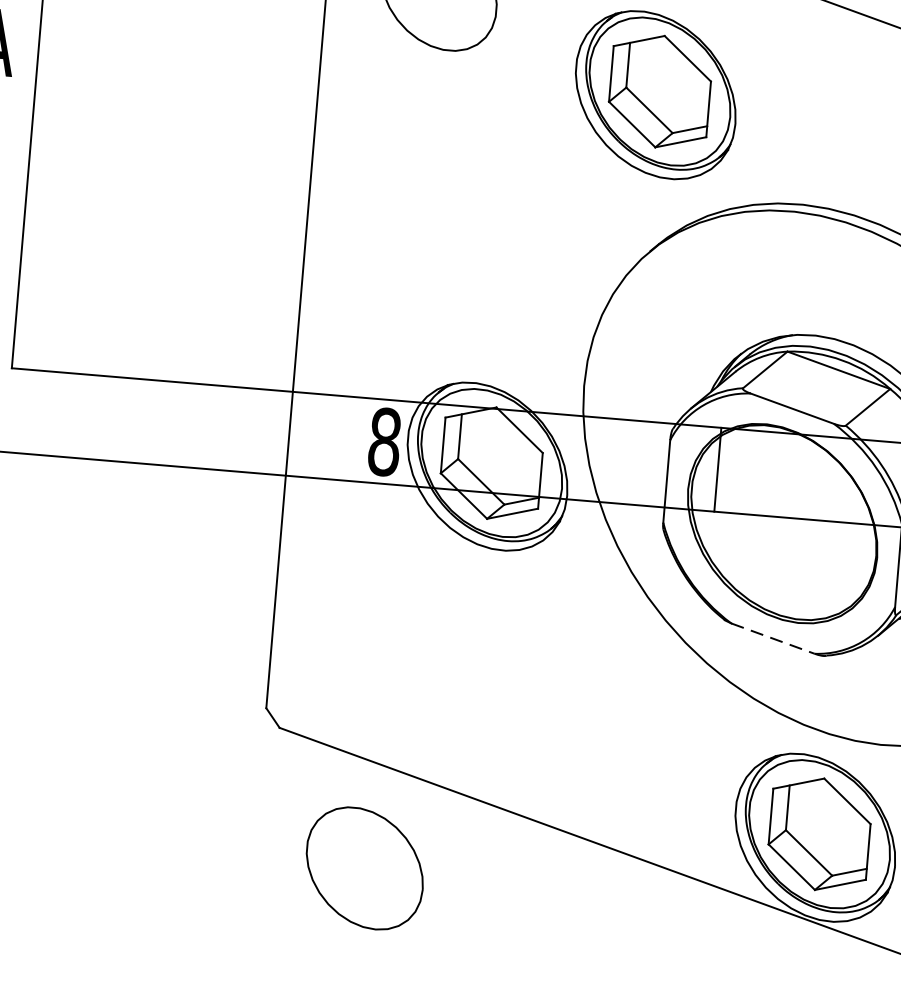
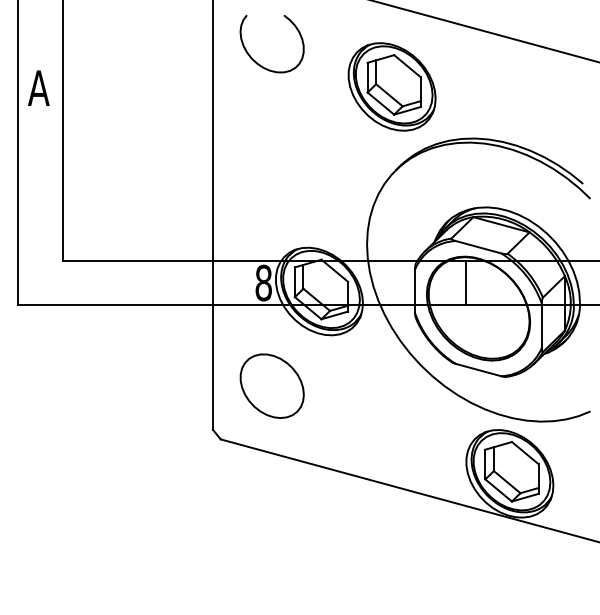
line: (717, 468) -> (465, 282), moved
line: (772, 639) -> (478, 370), dashed -> solid
part: (363, 867) -> (271, 385), moved

